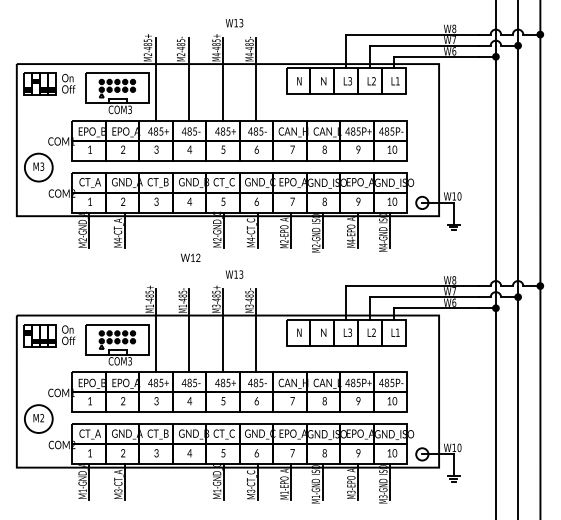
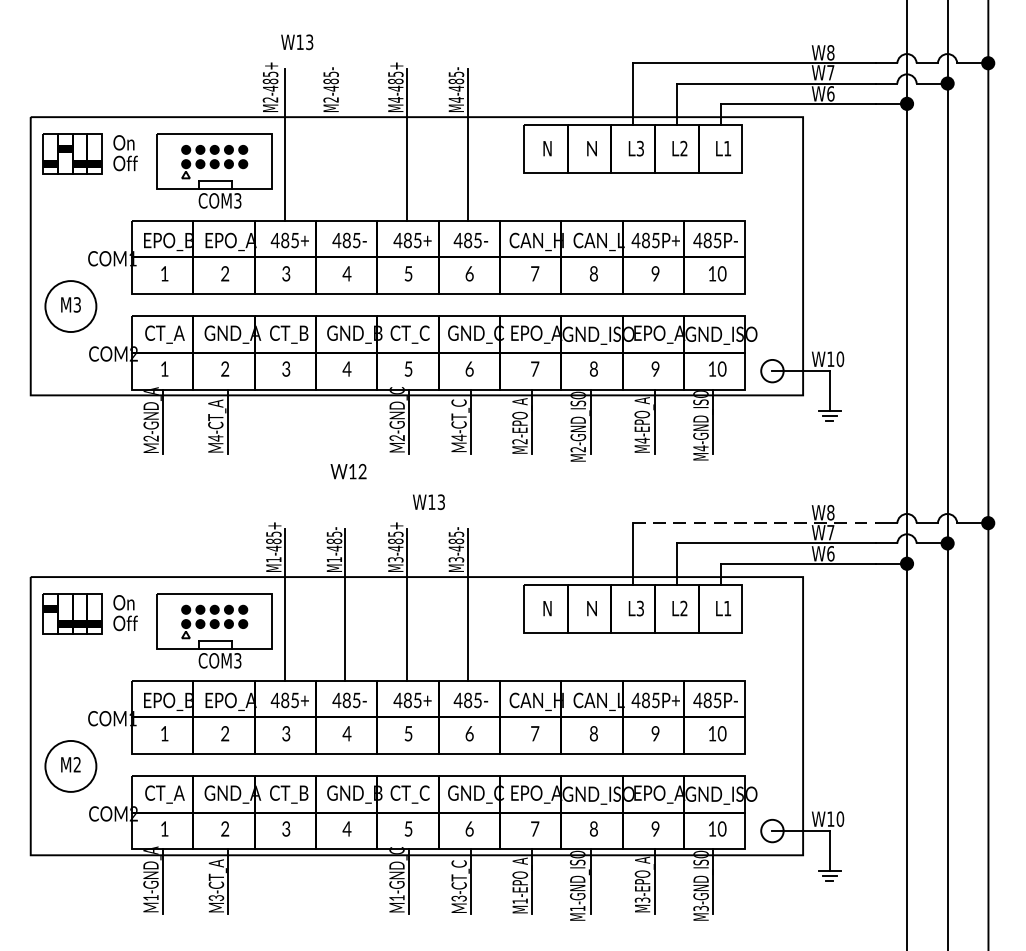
text: (234, 23) -> (297, 42), moved
line: (188, 78) -> (344, 143), removed
line: (413, 286) -> (756, 523), solid -> dashed

